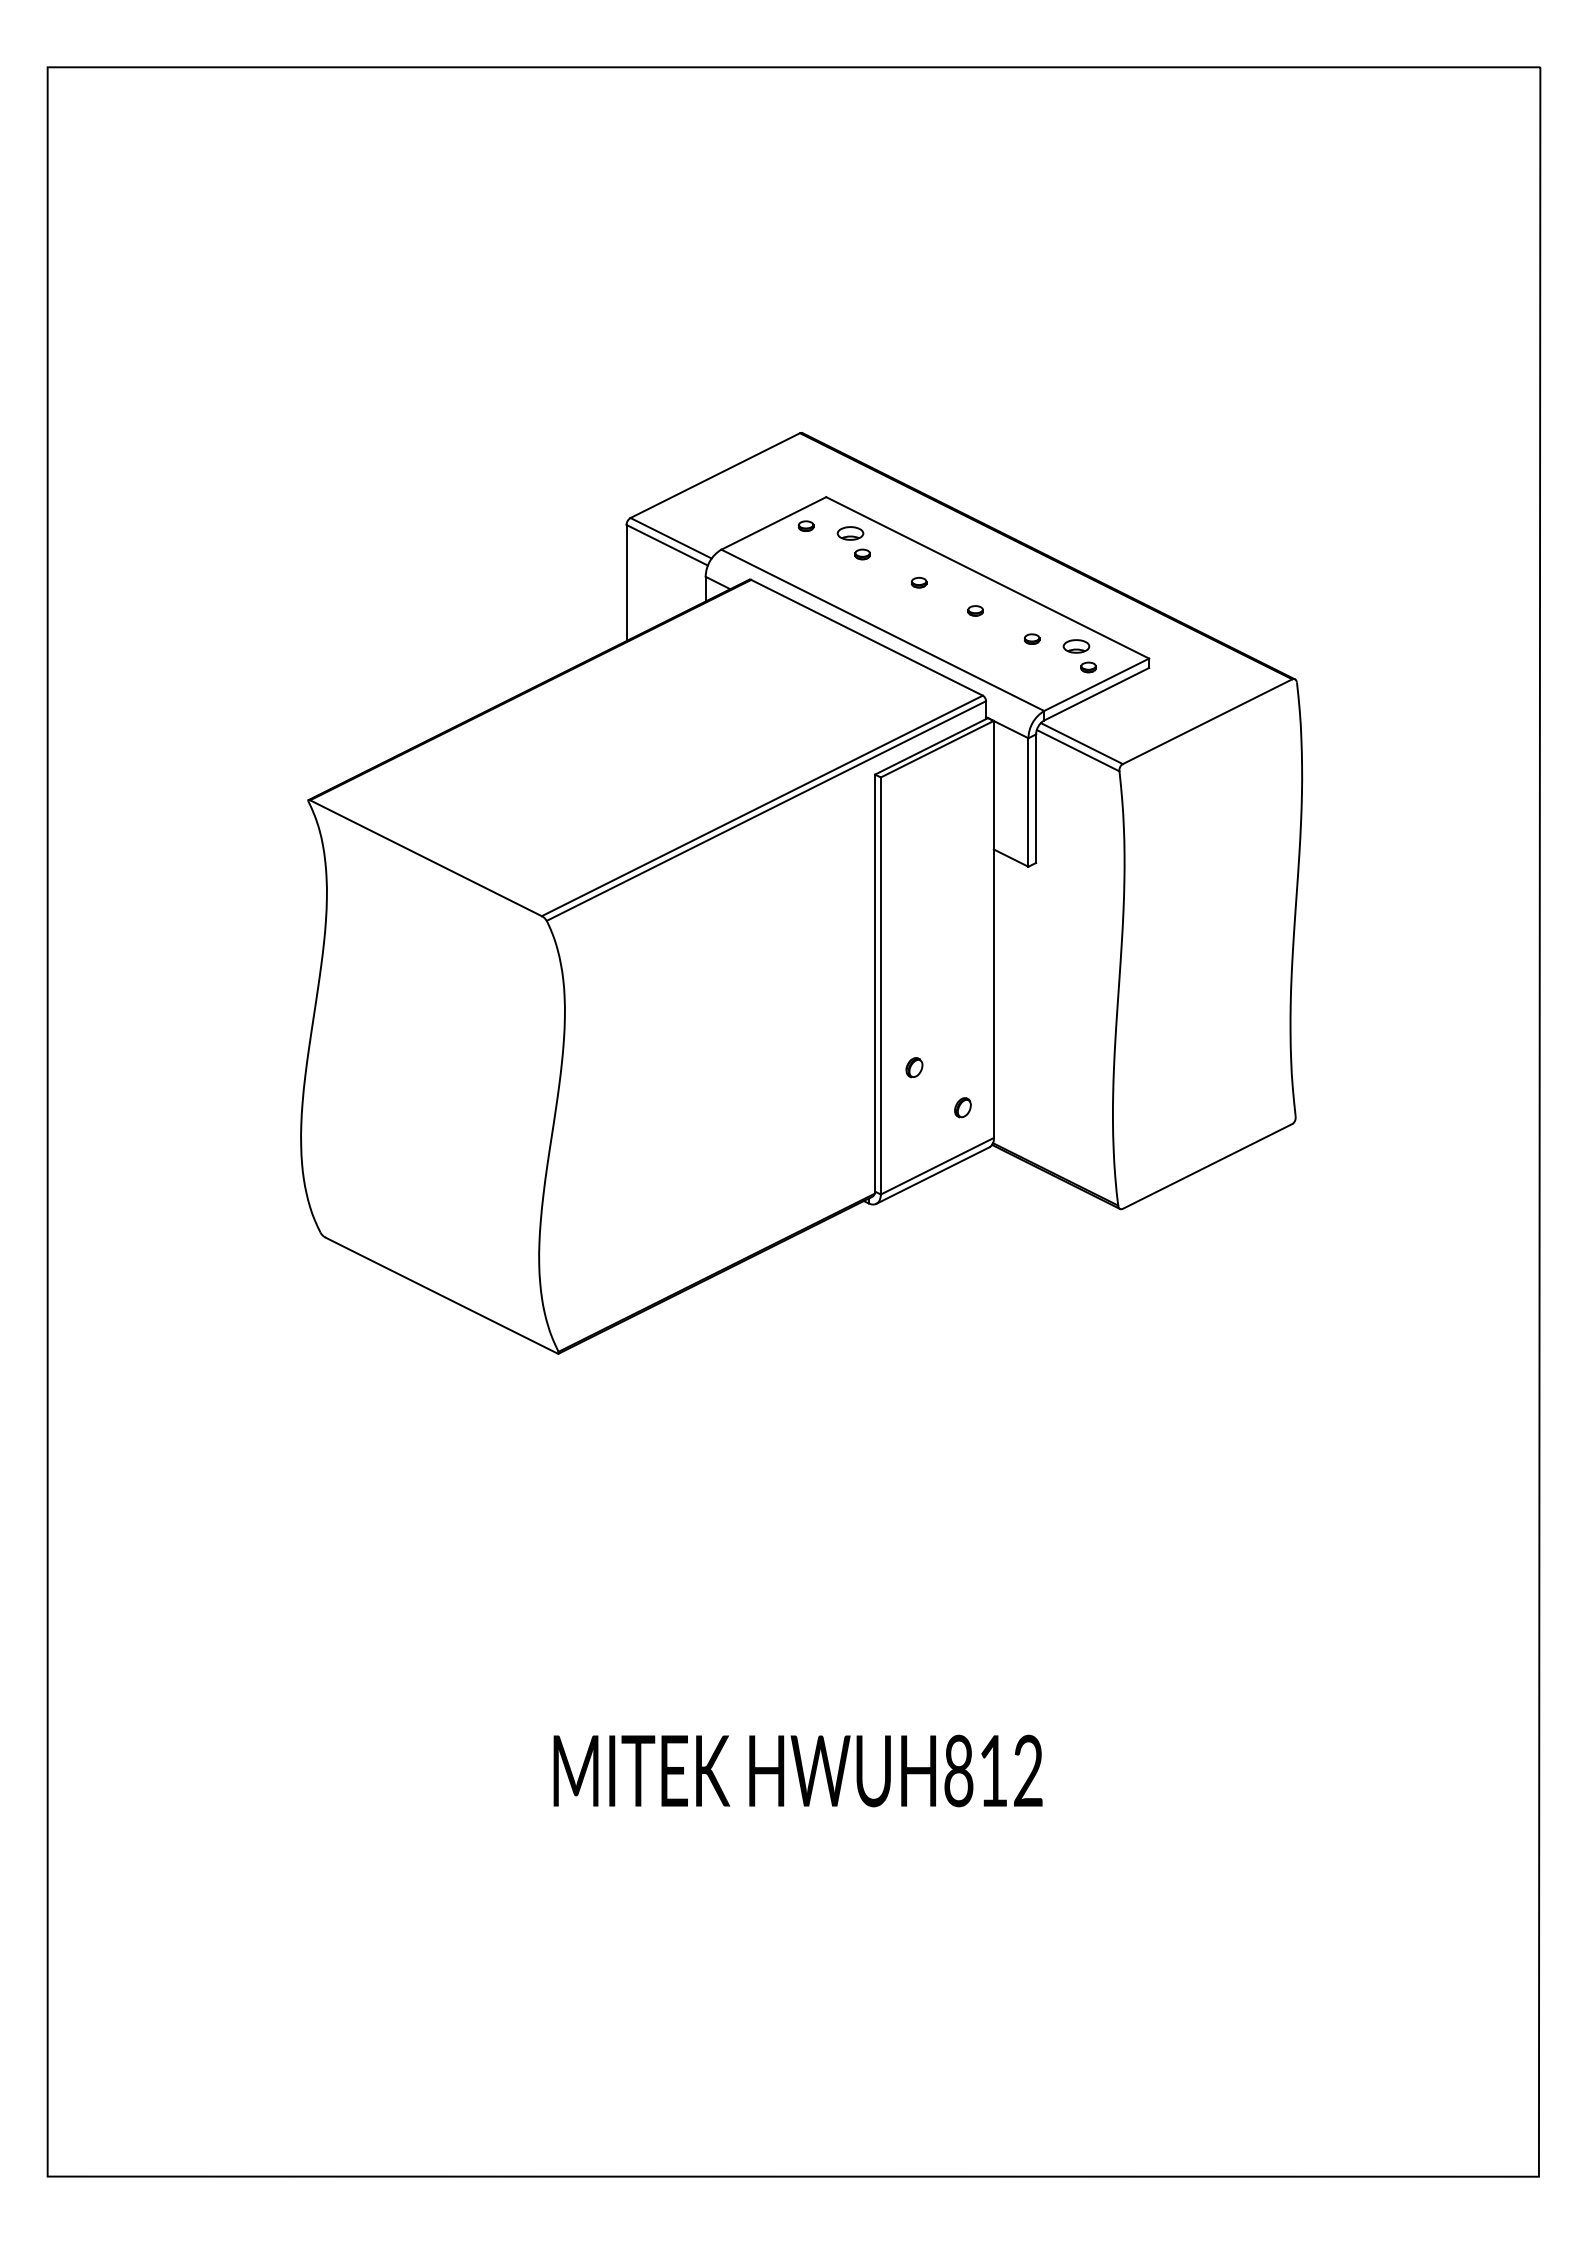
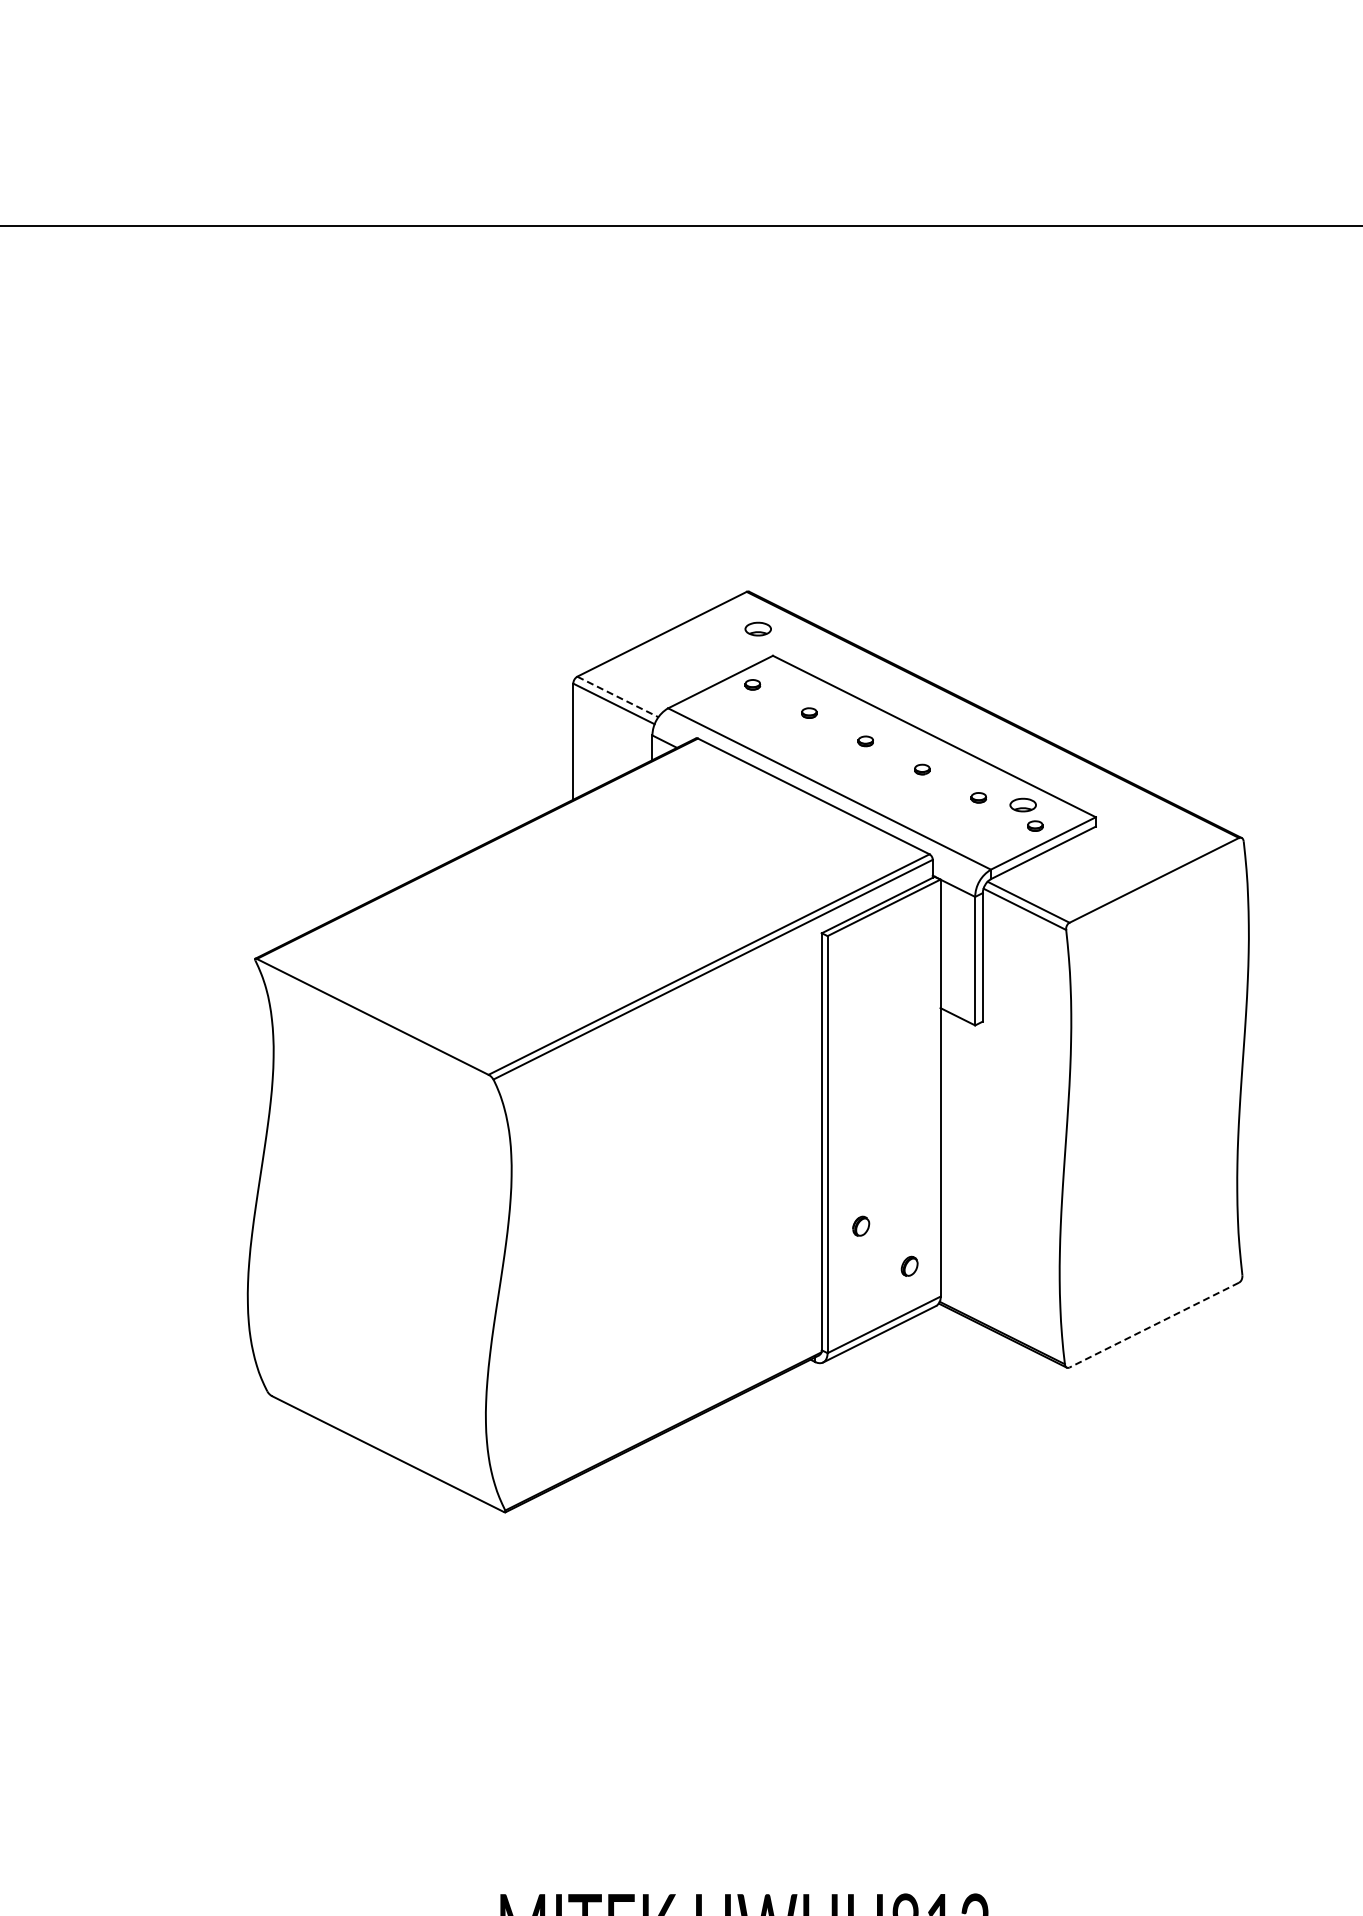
part: (850, 533) -> (758, 629), moved
line: (671, 538) -> (618, 697), solid -> dashed
line: (1207, 1166) -> (1154, 1325), solid -> dashed

